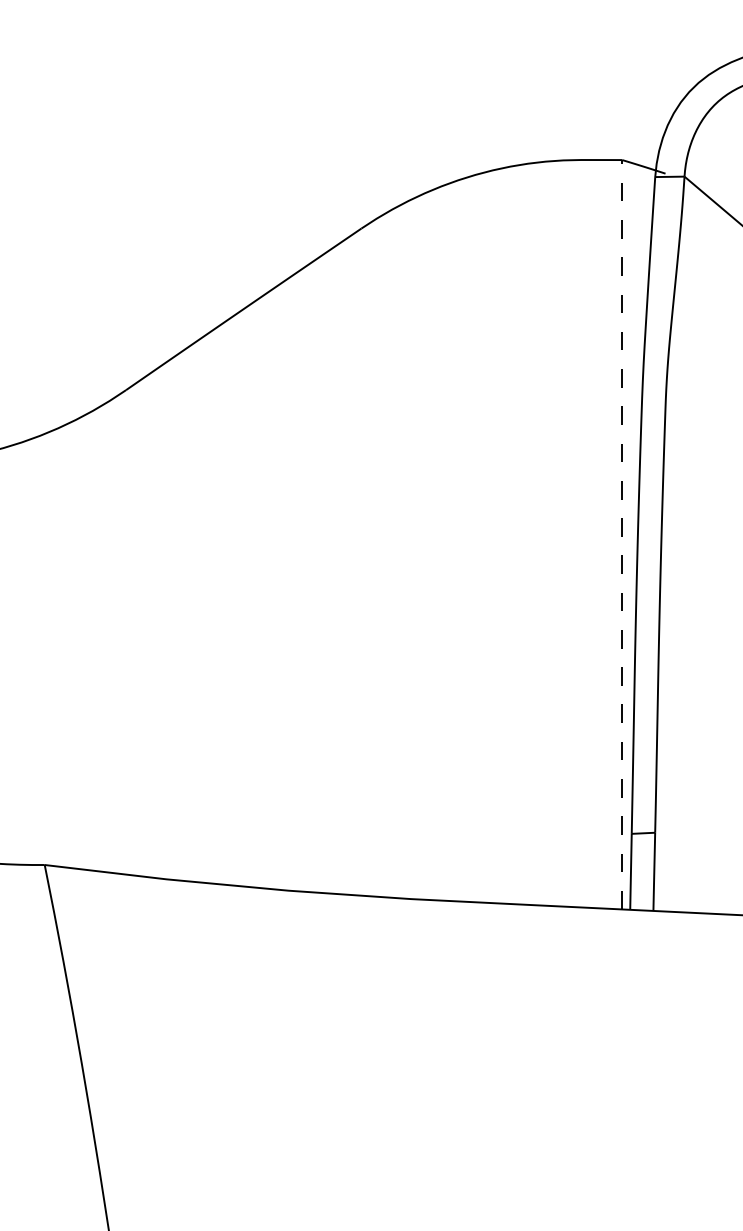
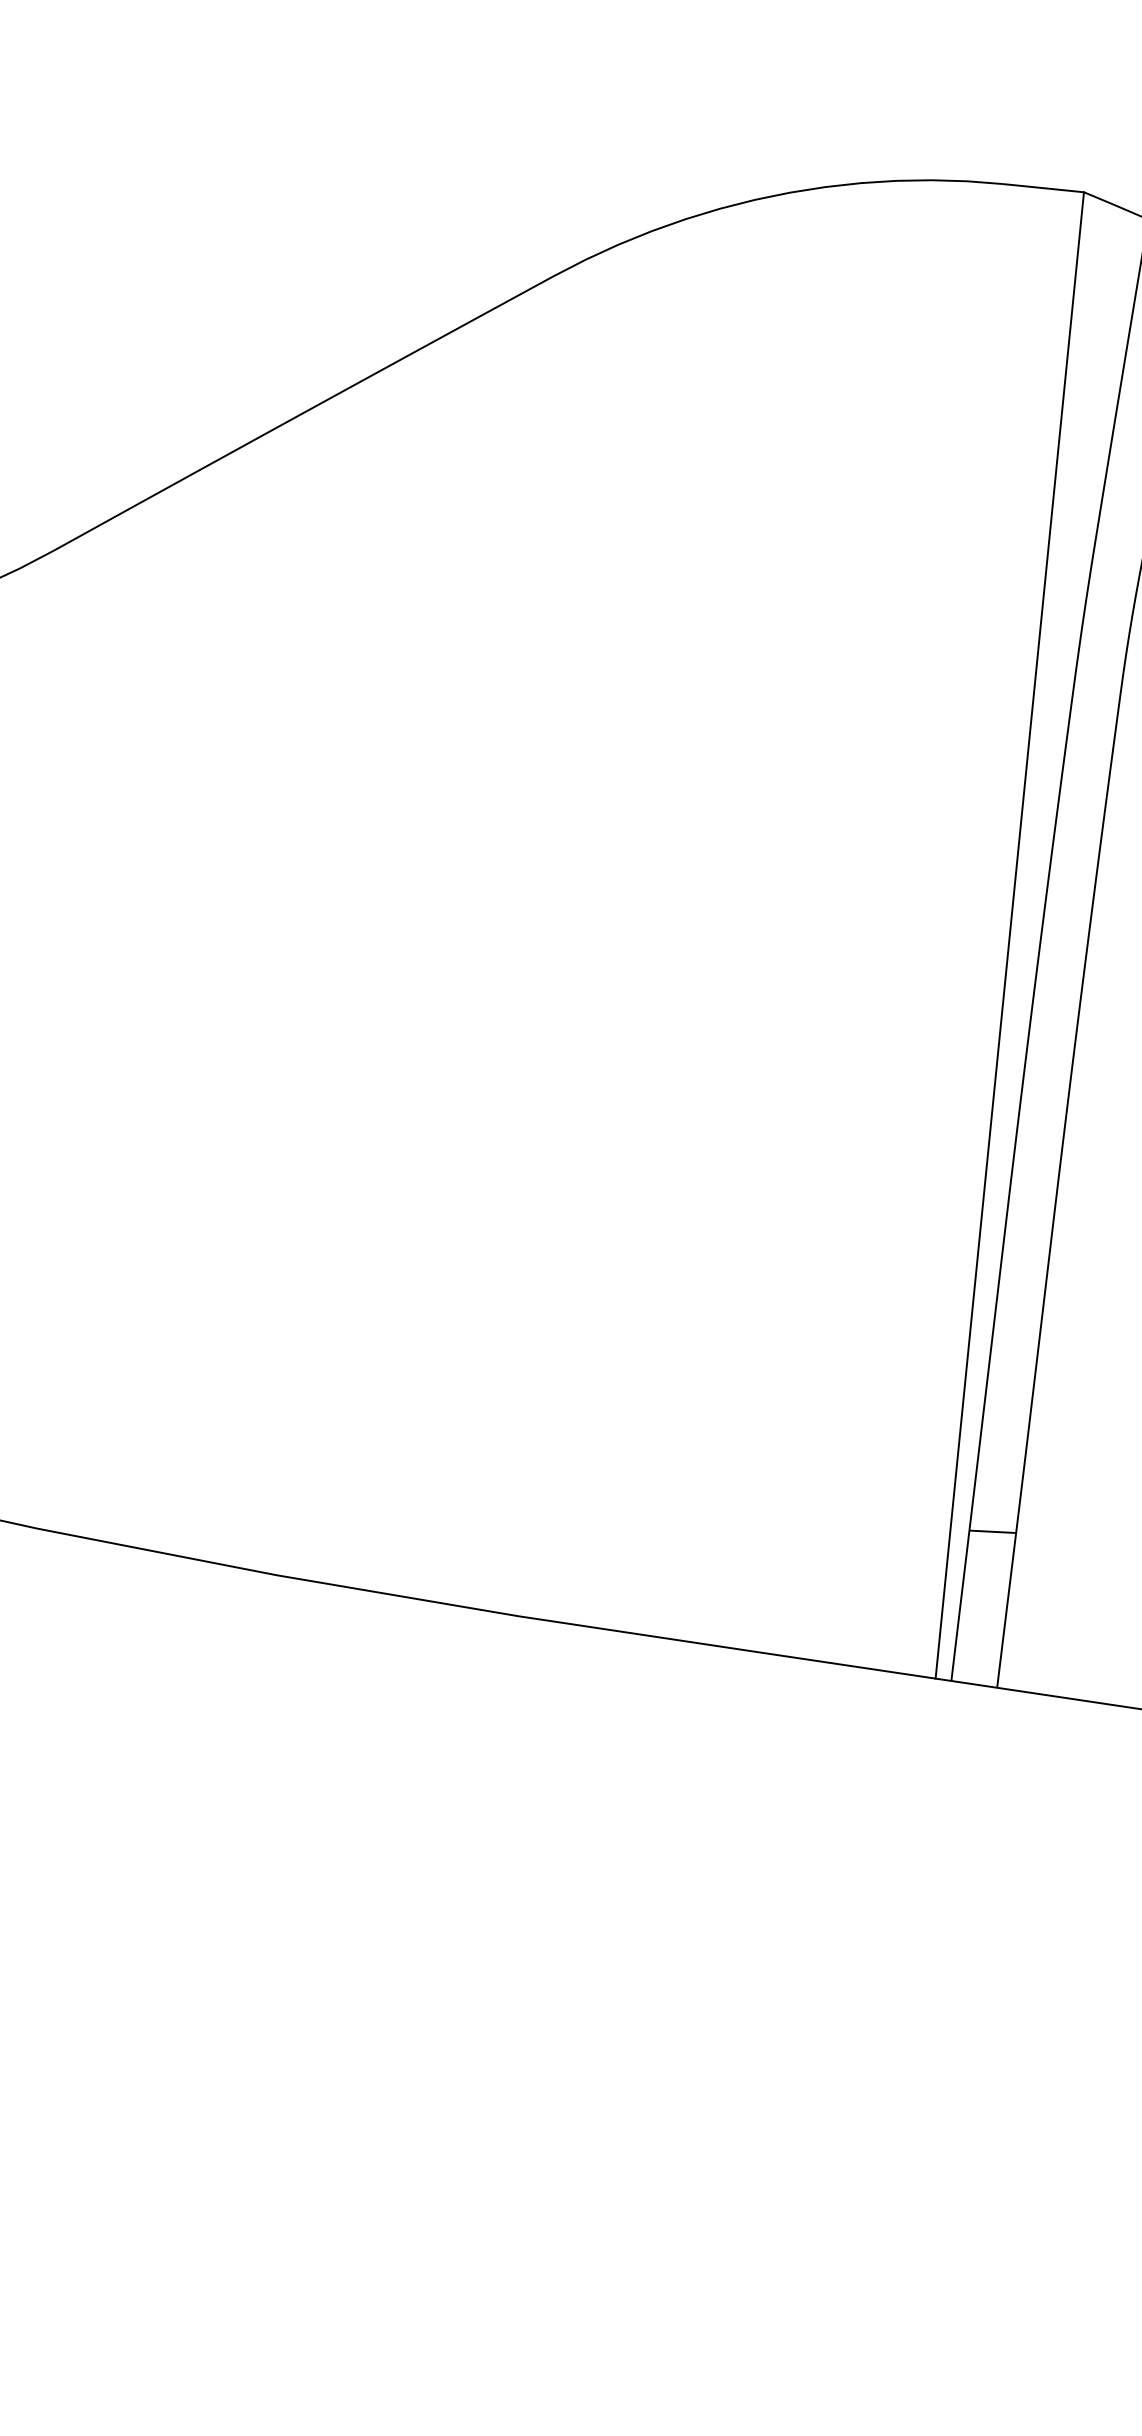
line: (622, 534) -> (1010, 934), dashed -> solid

